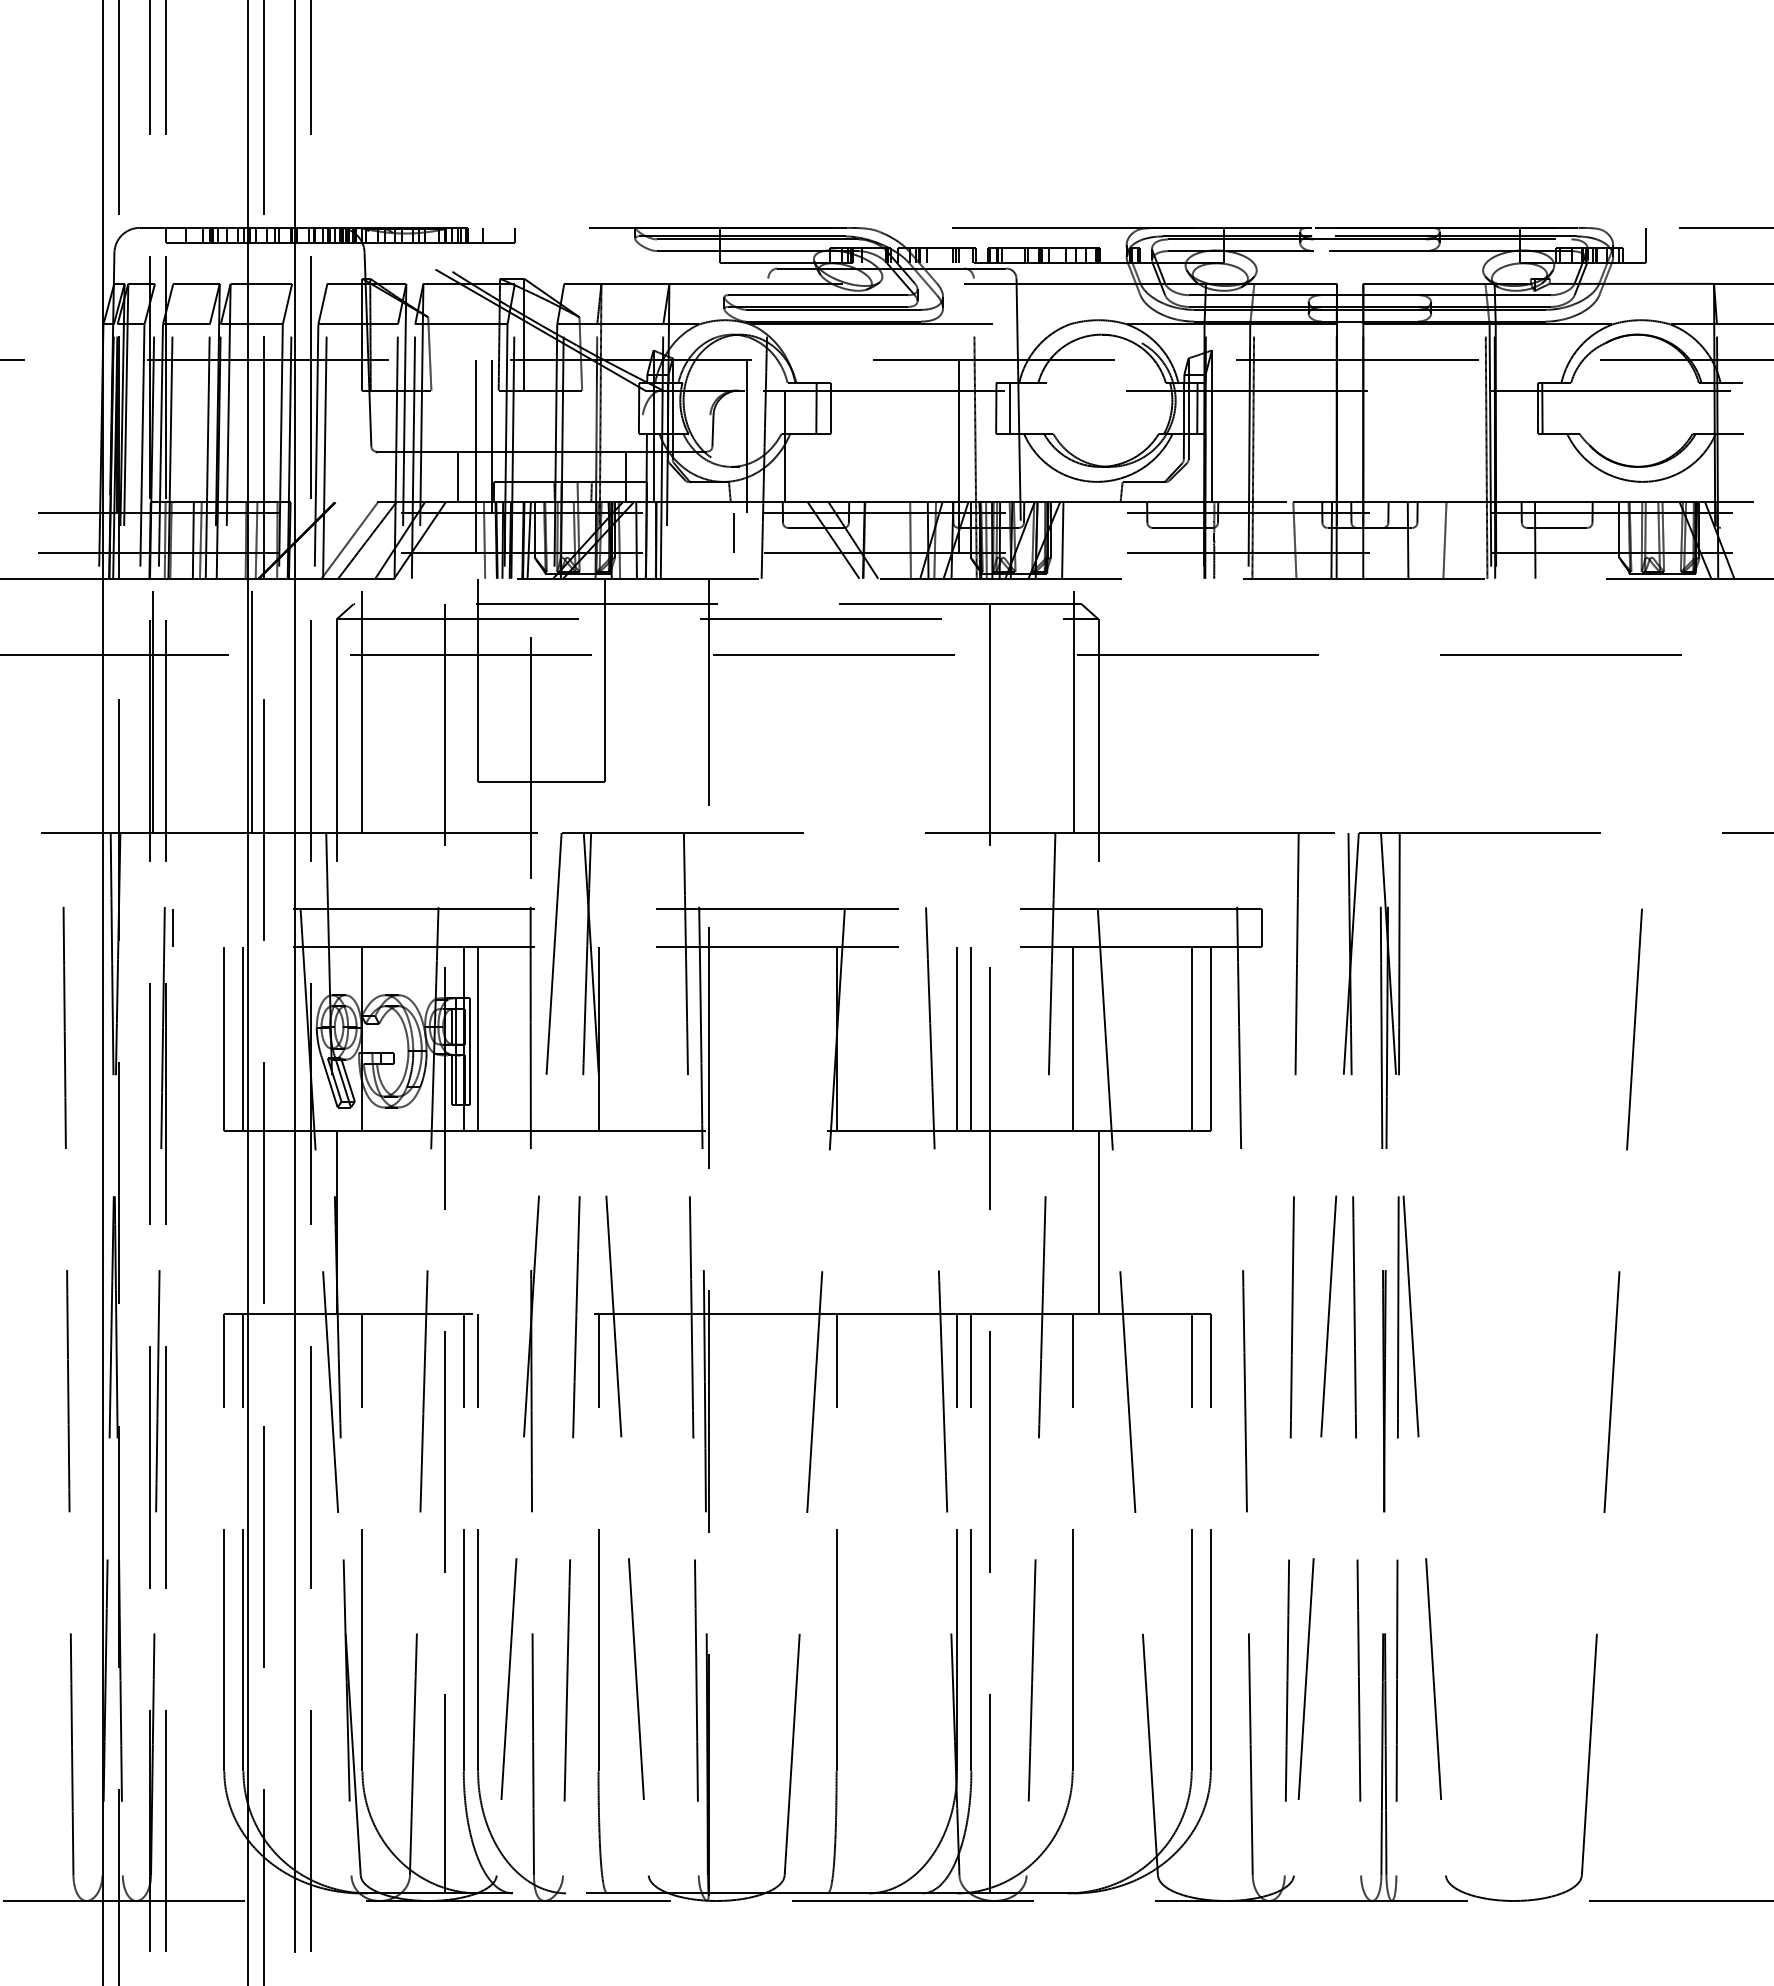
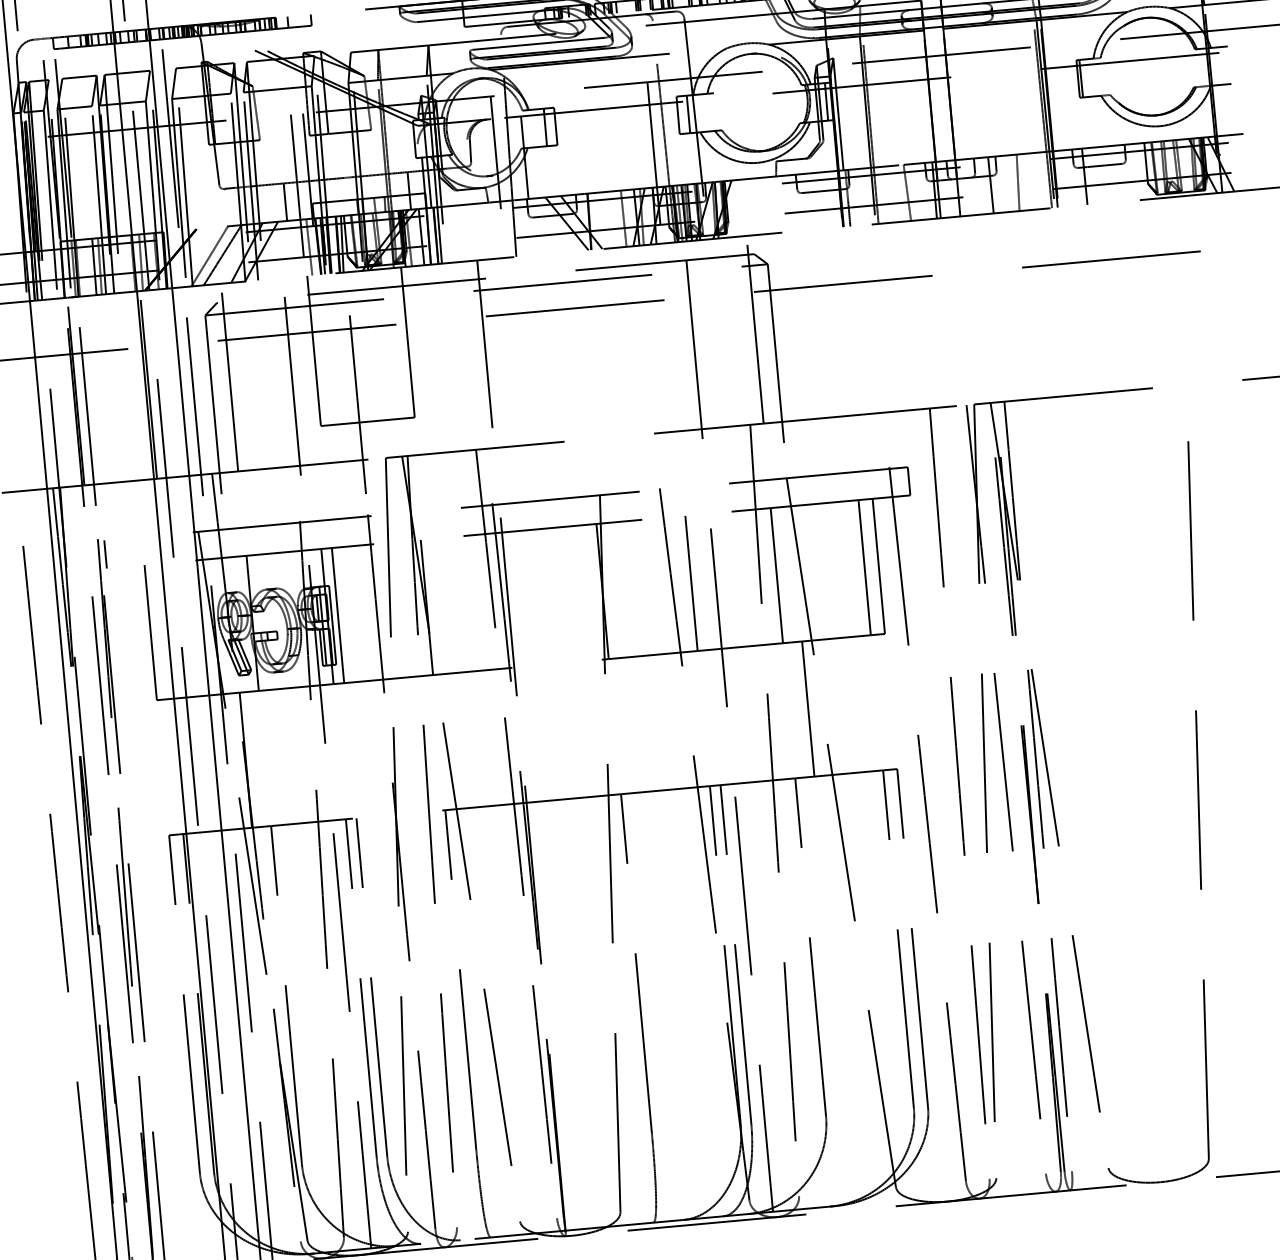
line: (733, 532) -> (492, 224), removed
line: (1062, 540) -> (735, 208), removed
line: (243, 1038) -> (164, 630), removed
line: (971, 1038) -> (702, 582), removed

